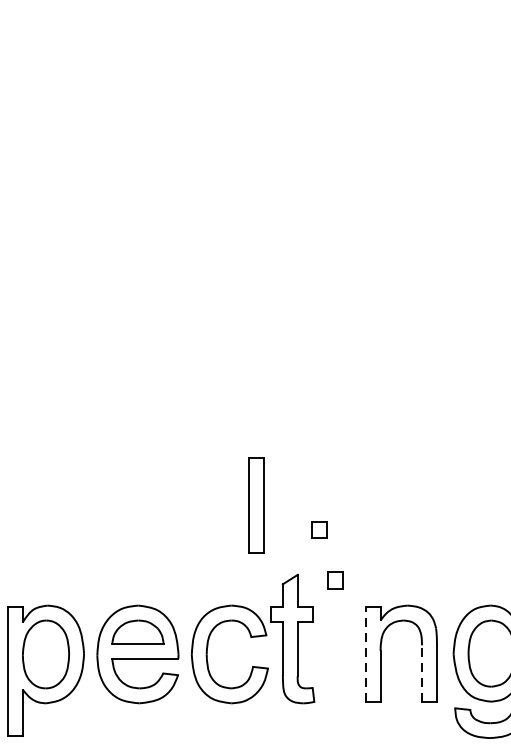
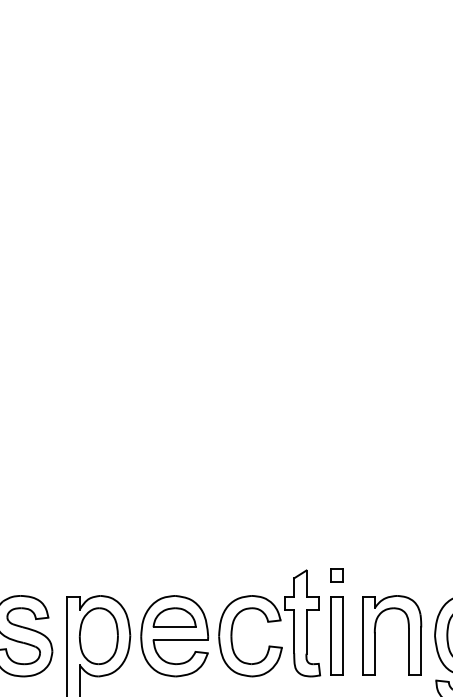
part: (255, 504) -> (336, 635), moved
part: (318, 529) -> (323, 533), removed
line: (365, 654) -> (362, 636), dashed -> solid
line: (421, 673) -> (408, 651), dashed -> solid

